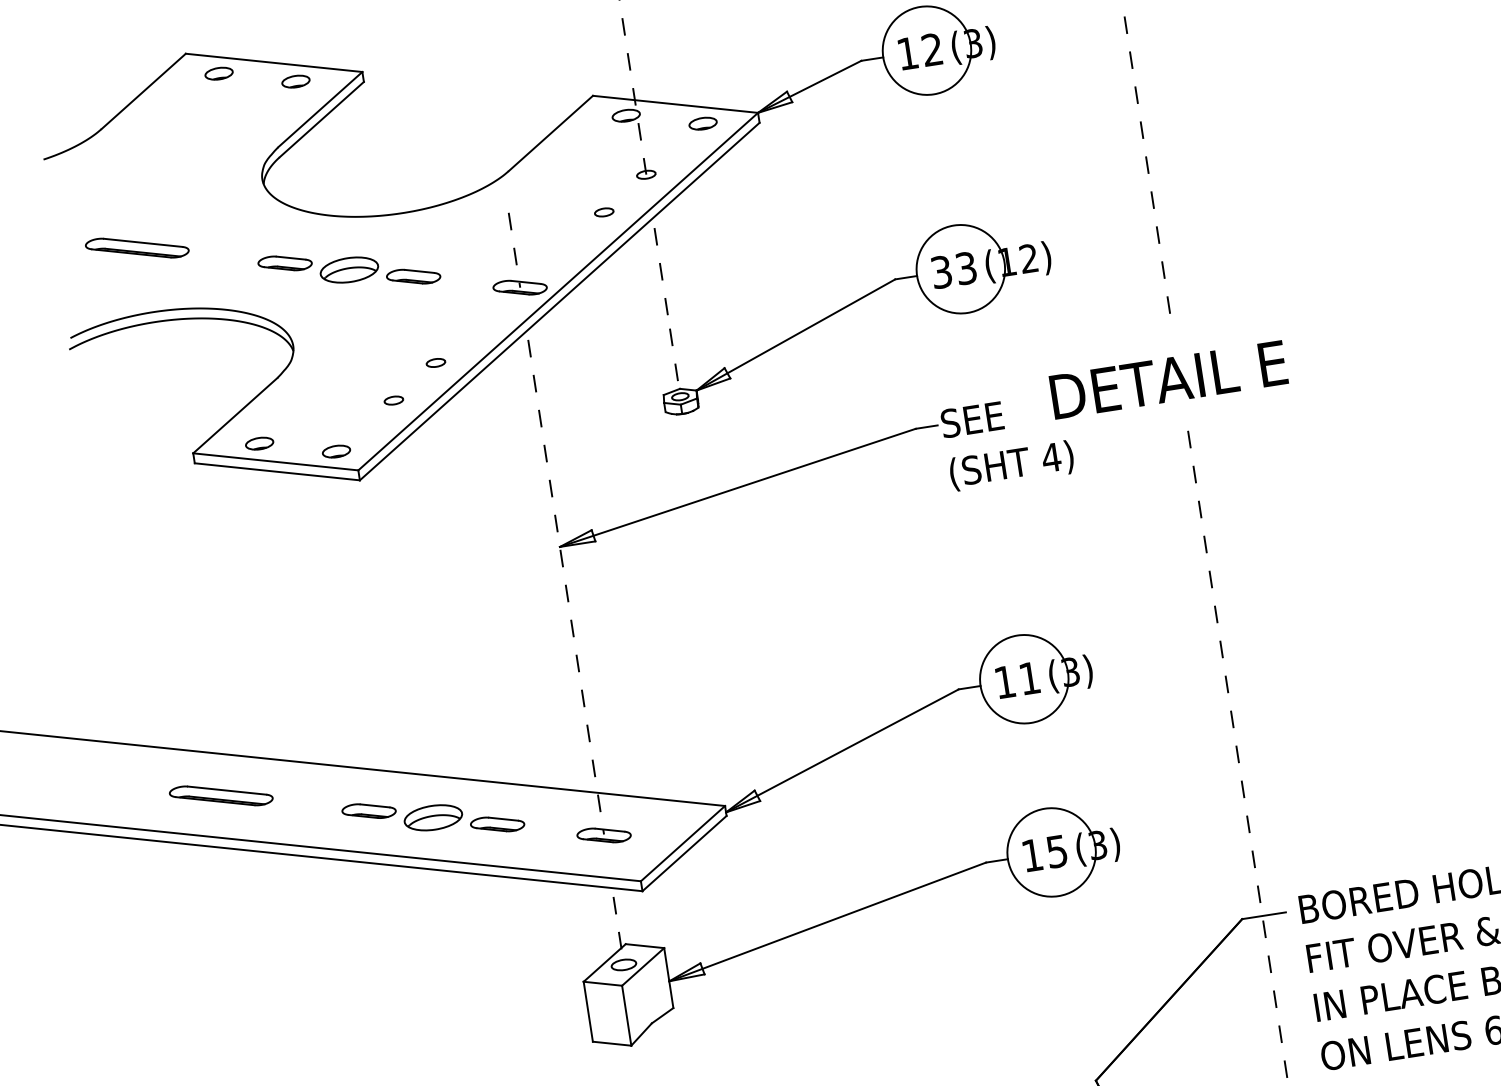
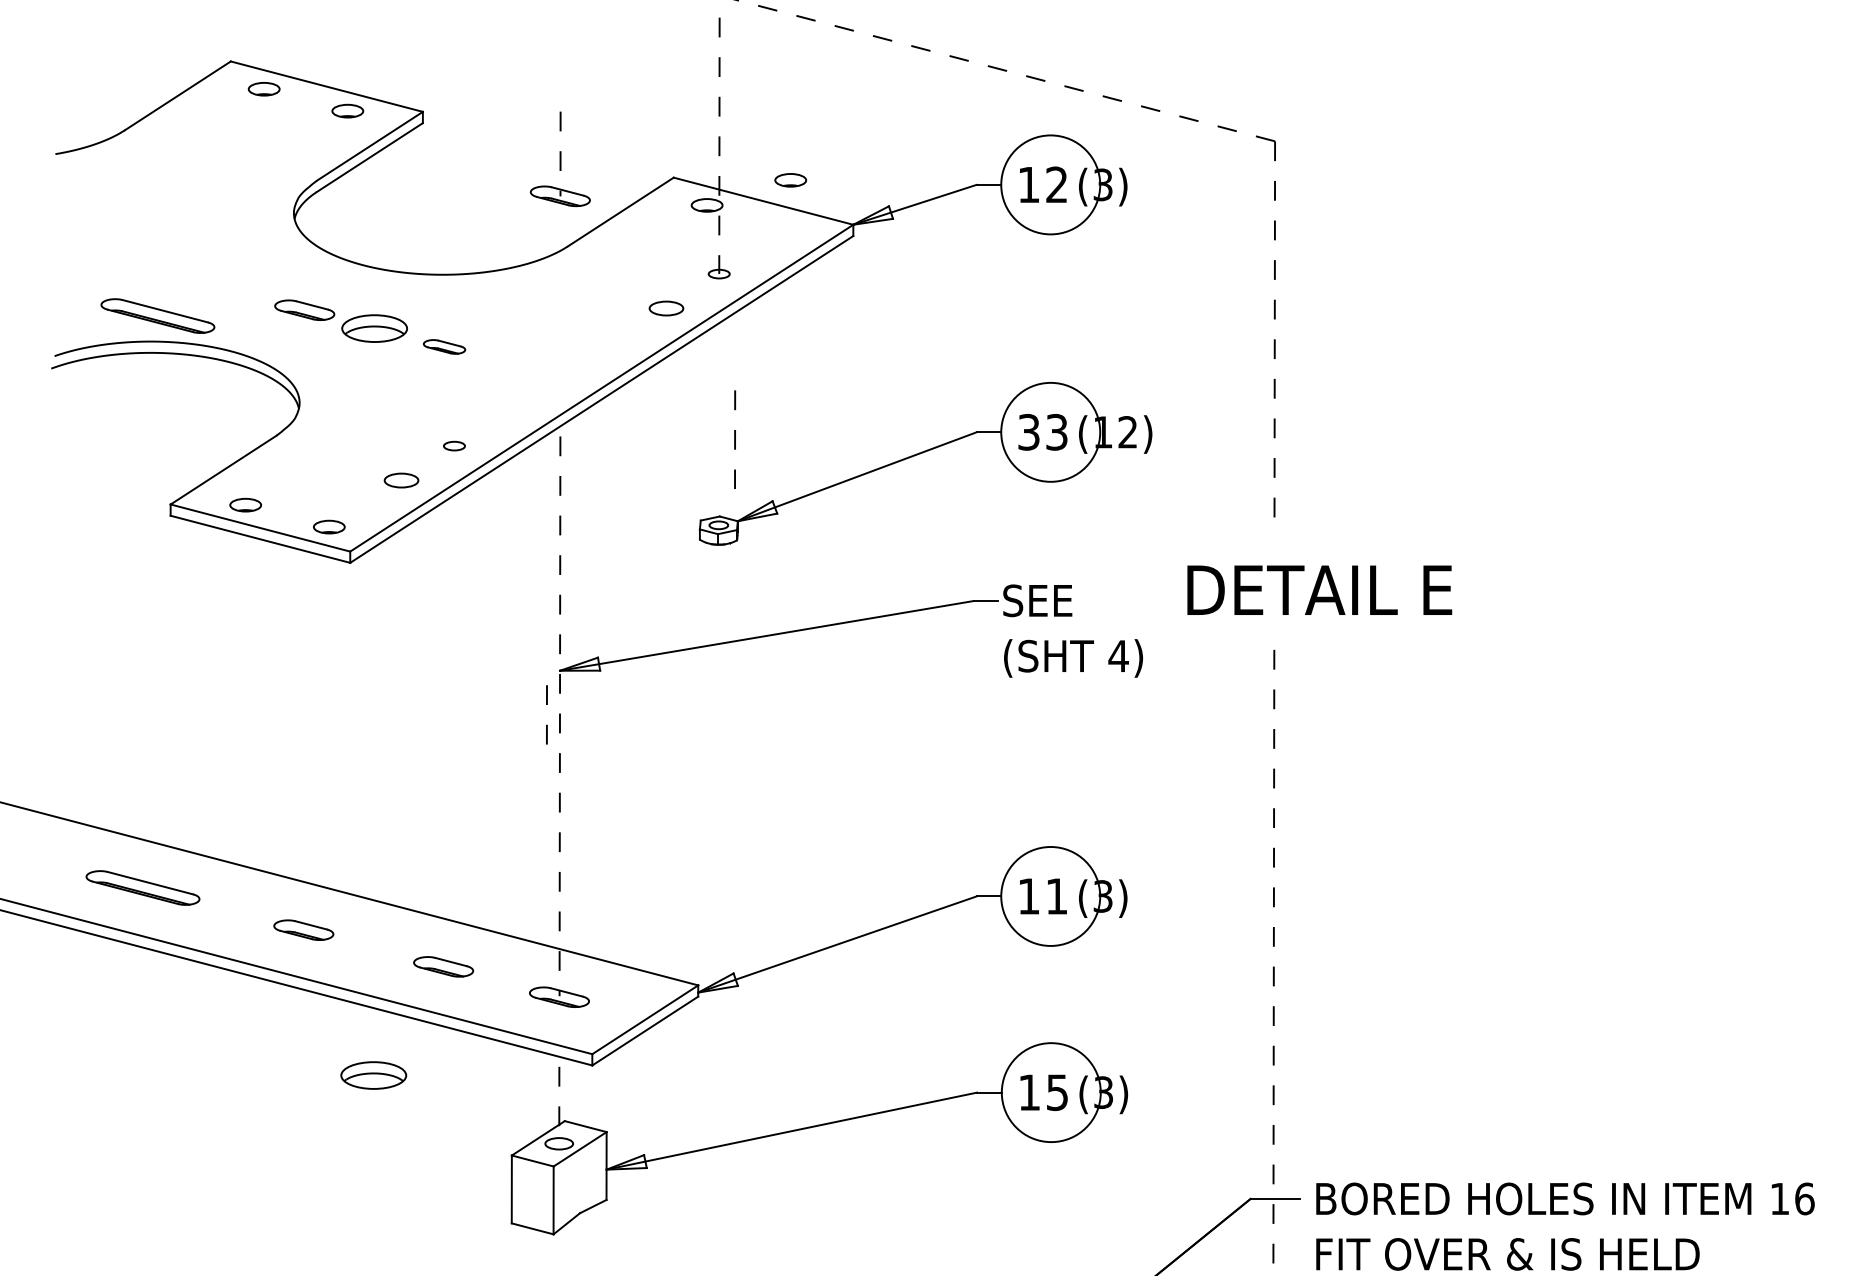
part: (702, 123) -> (790, 180), moved
part: (603, 212) -> (665, 308), size x1.6
part: (136, 247) -> (157, 315), moved
part: (514, 255) -> (559, 159), moved
line: (661, 271) -> (735, 439), moved
part: (413, 276) -> (444, 346), size x0.7
line: (672, 345) -> (546, 704), moved
text: (1168, 379) -> (1319, 589), moved
part: (393, 400) -> (401, 480), size x1.6
part: (433, 817) -> (373, 1075), moved

